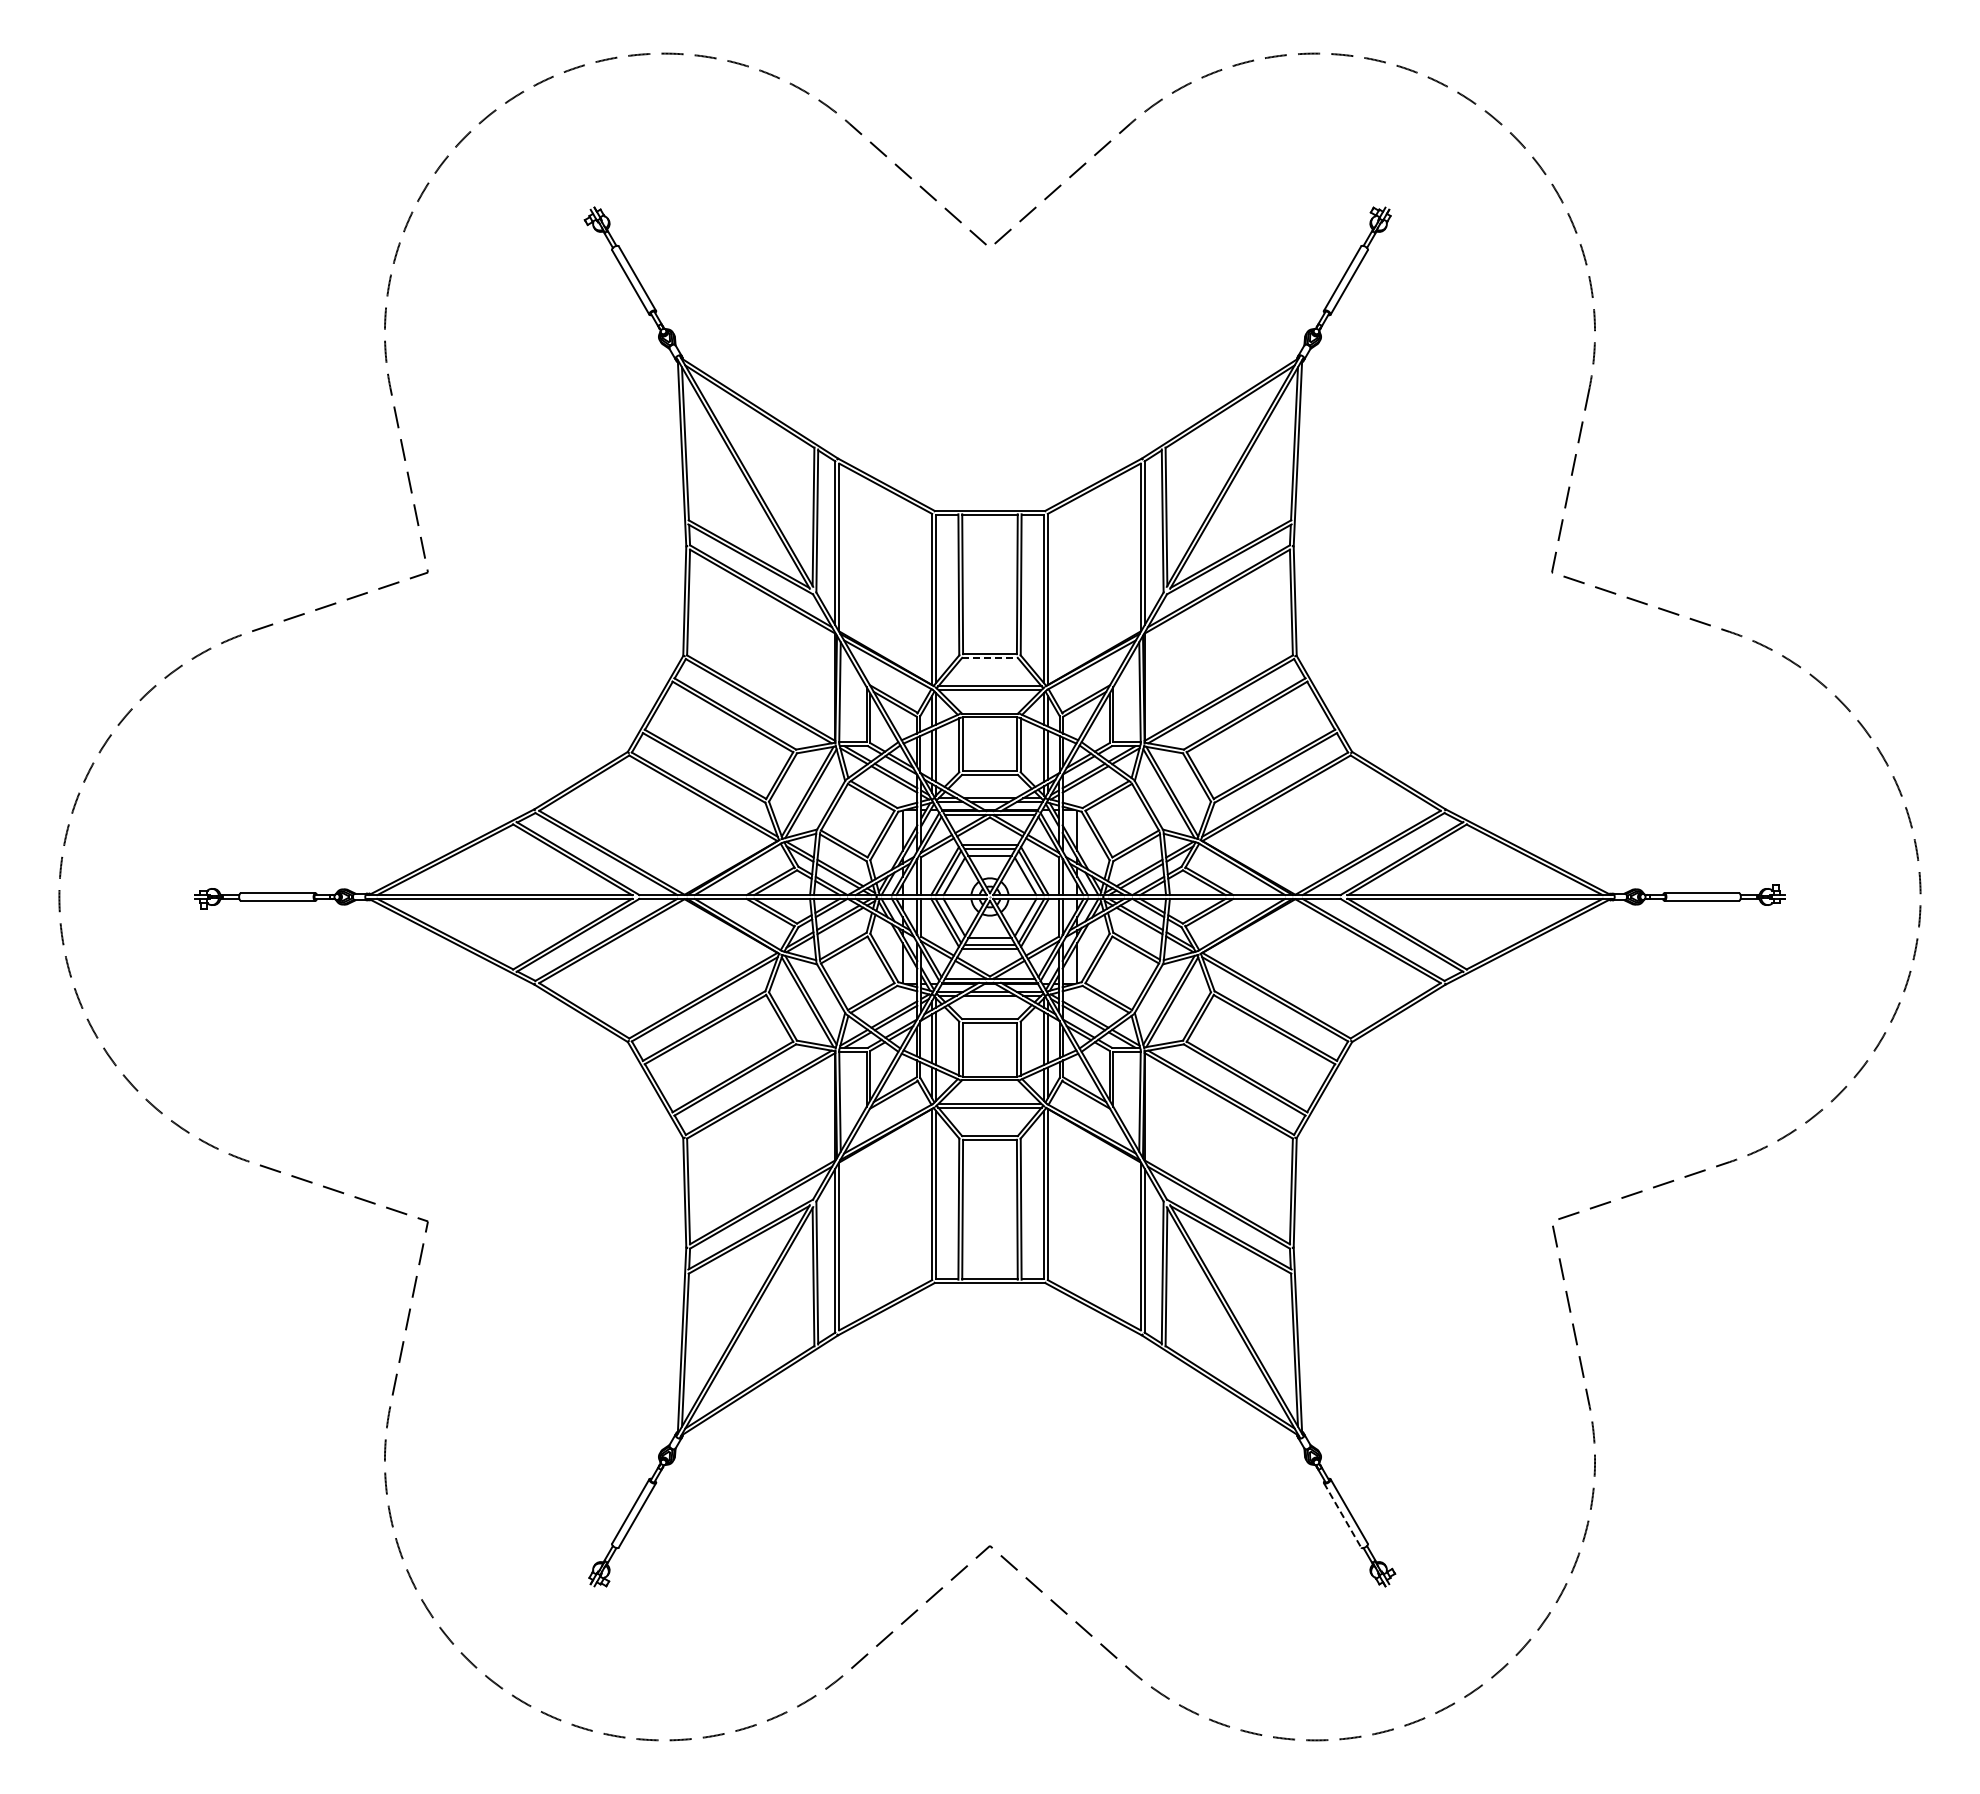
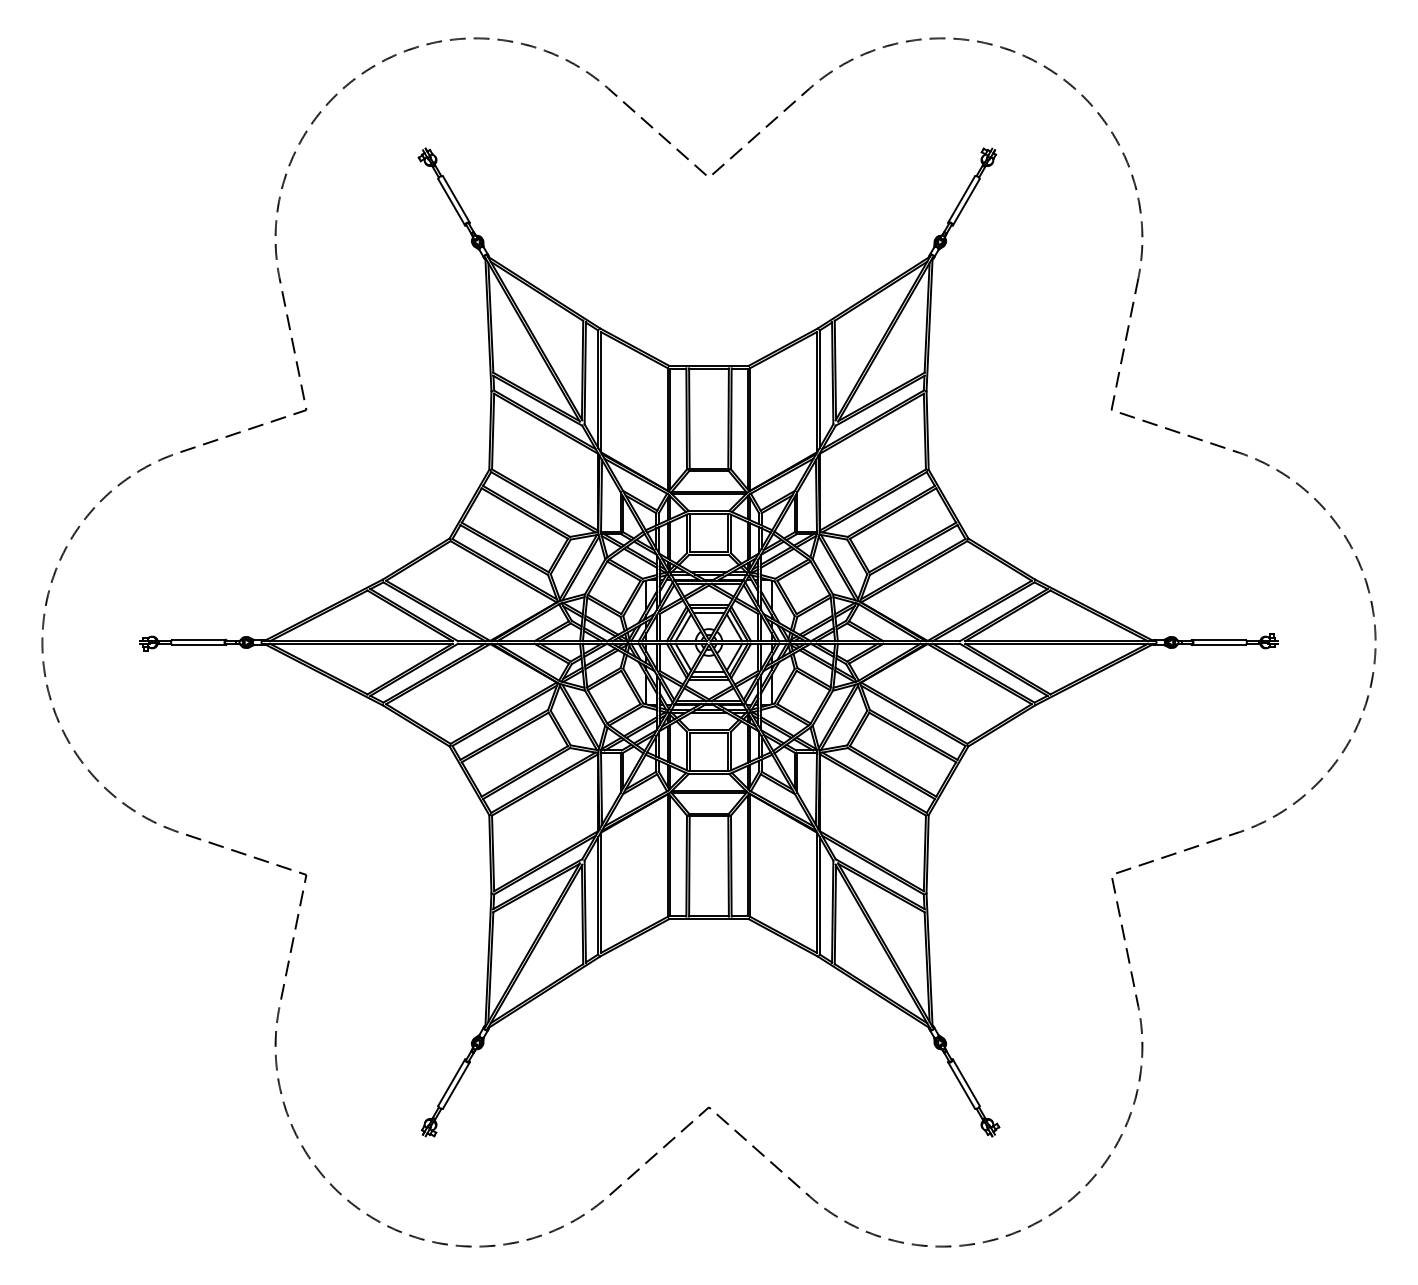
line: (990, 658) -> (709, 471), dashed -> solid
line: (1342, 1515) -> (961, 1085), dashed -> solid

